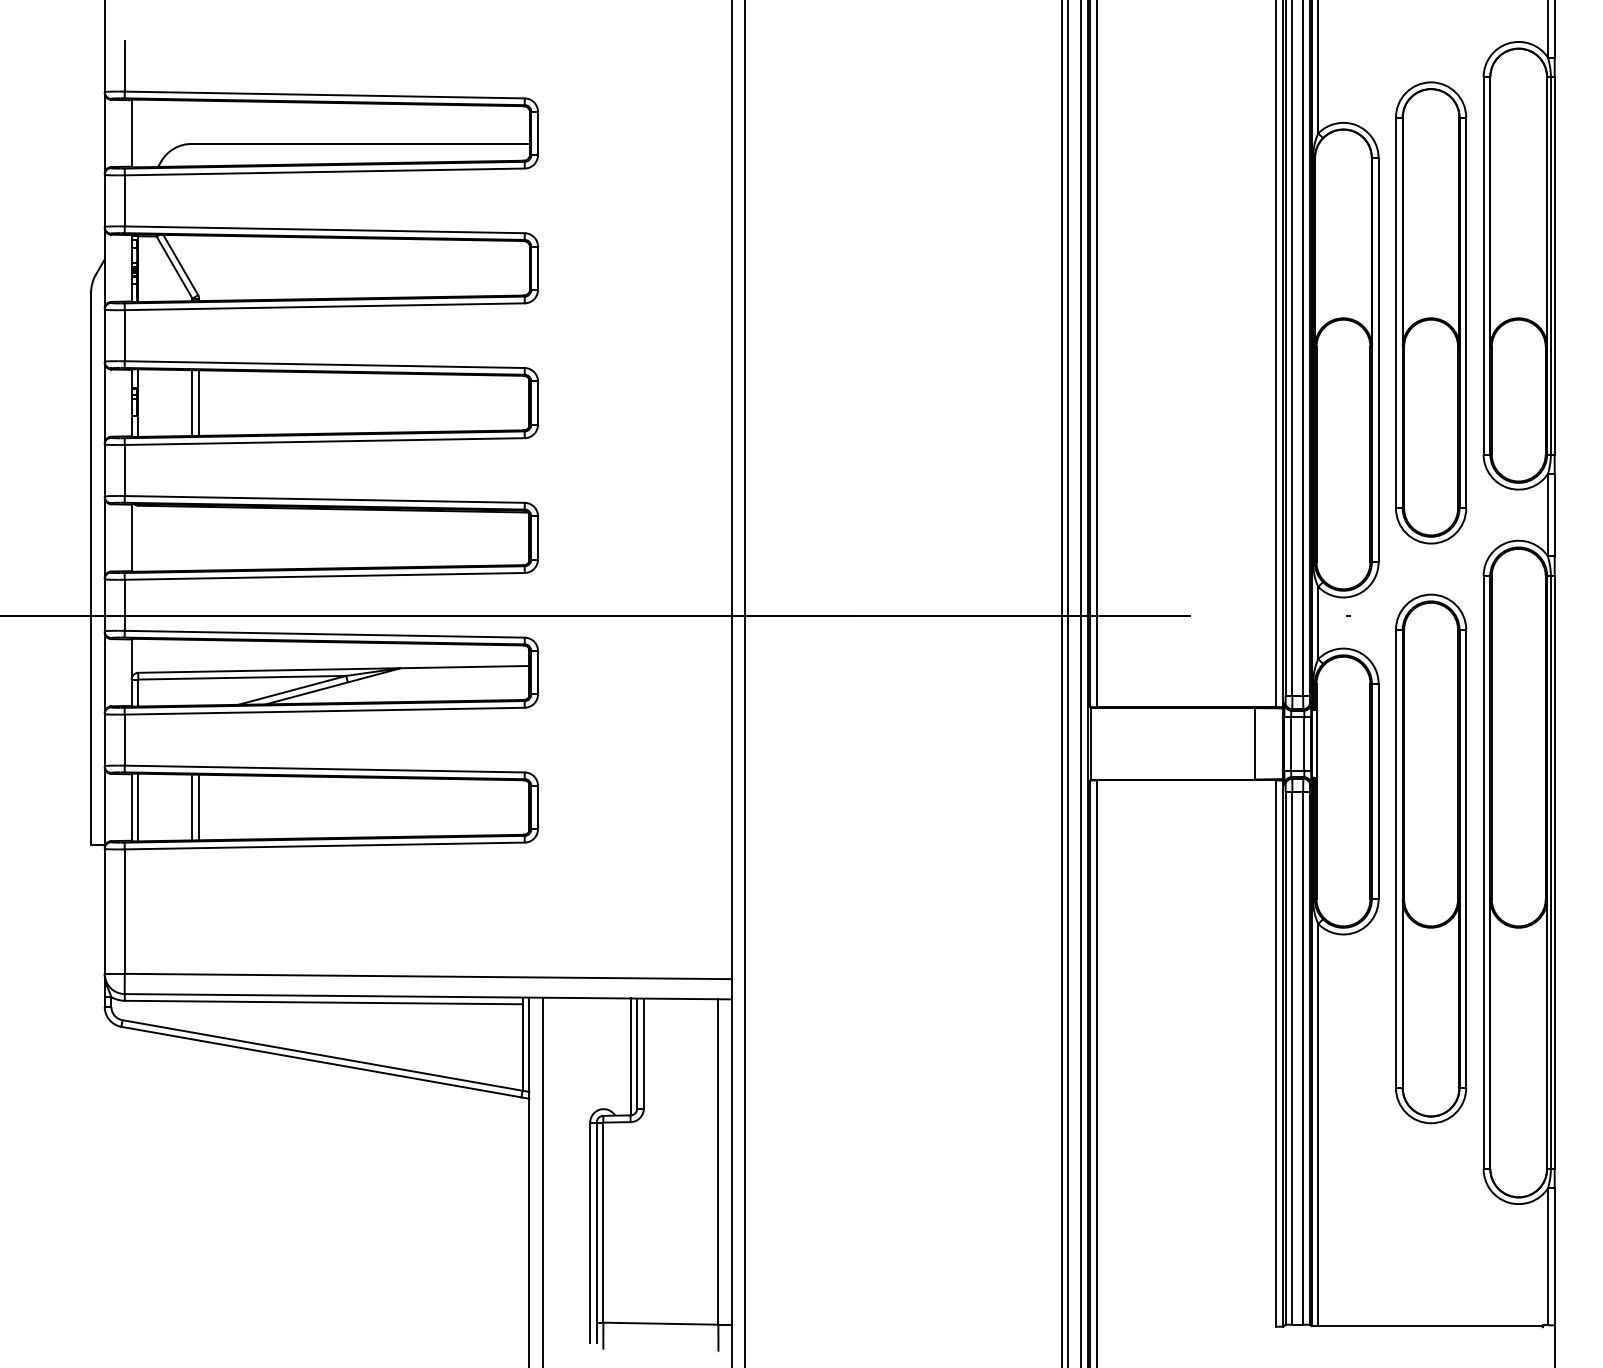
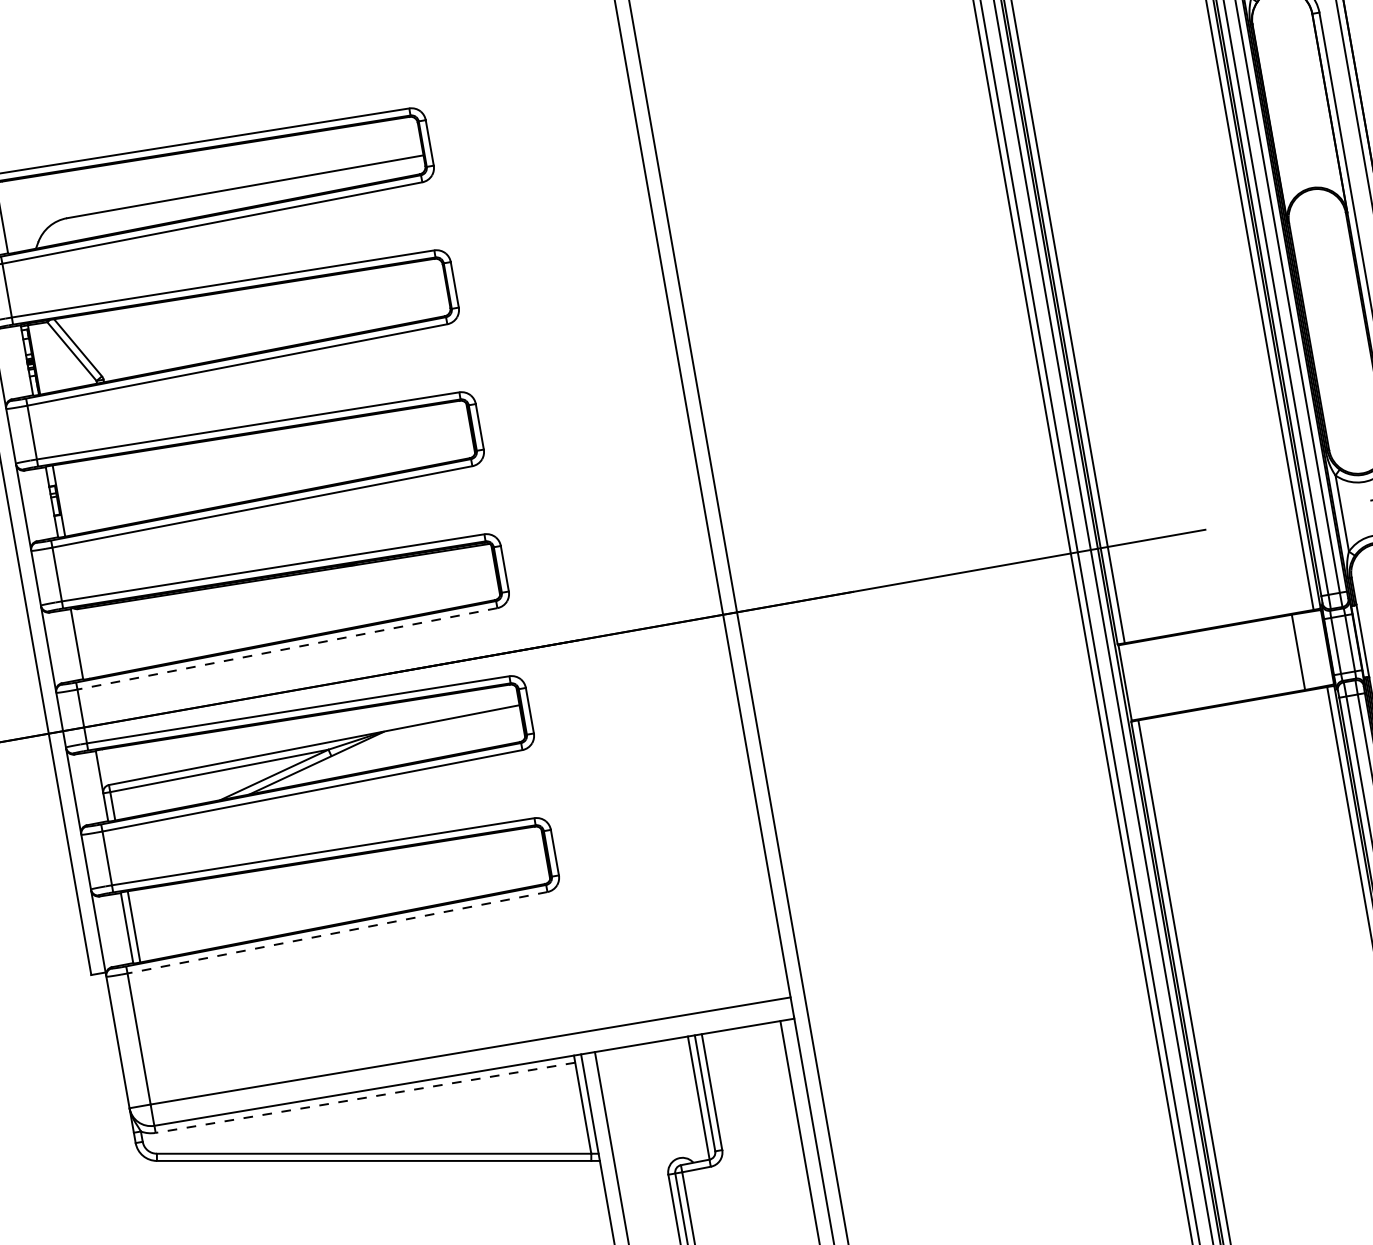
line: (199, 402) -> (123, 489), removed
line: (192, 403) -> (116, 491), removed
line: (324, 576) -> (287, 649), solid -> dashed
line: (192, 807) -> (191, 916), removed
line: (199, 807) -> (198, 915), removed
line: (324, 846) -> (337, 933), solid -> dashed
line: (323, 1002) -> (365, 1097), solid -> dashed

